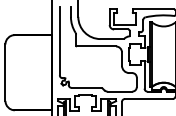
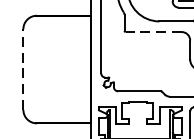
line: (96, 46) -> (153, 32), solid -> dashed
line: (5, 72) -> (23, 69), solid -> dashed

